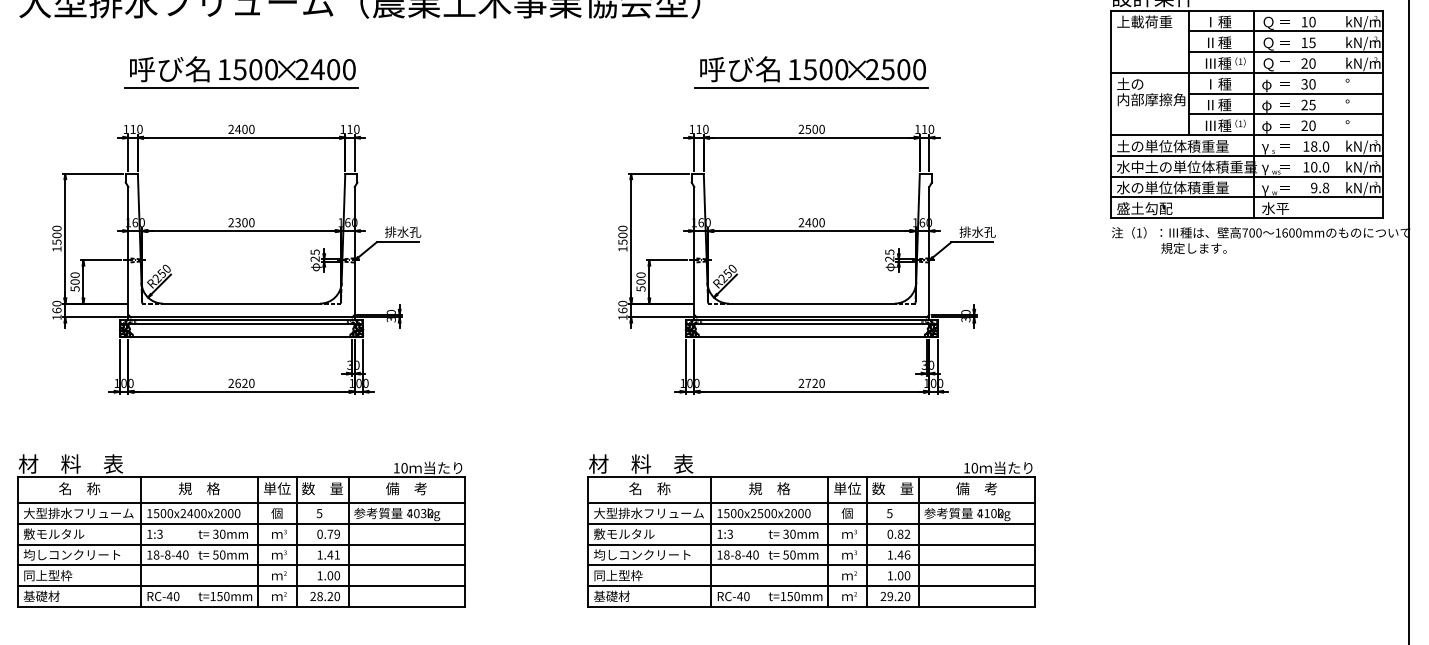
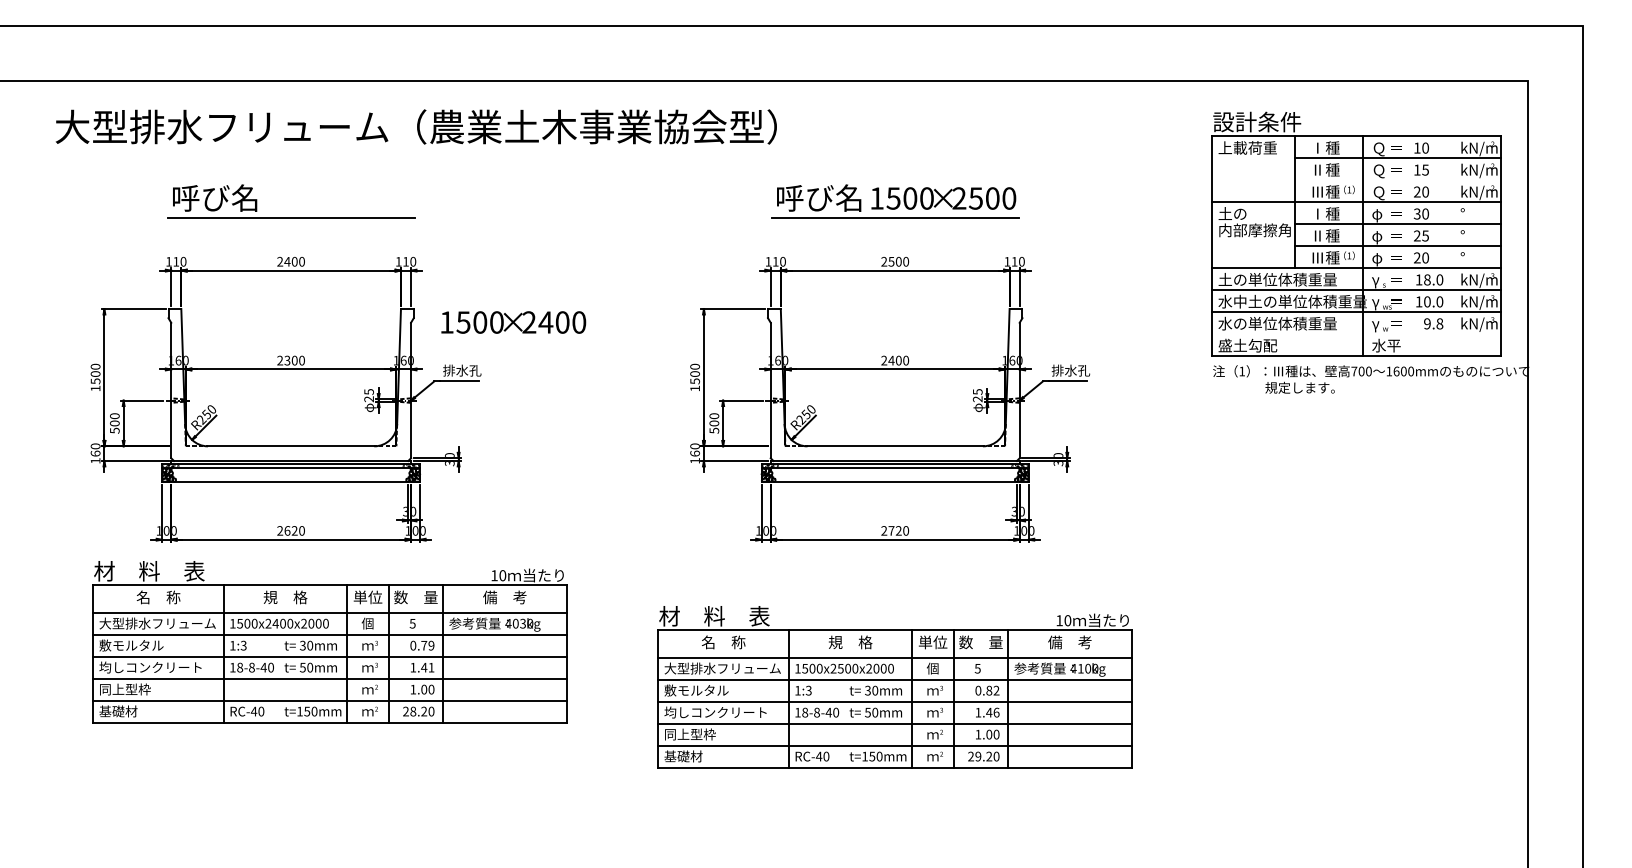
line: (1285, 52) -> (1397, 180), removed
text: (287, 69) -> (513, 322), moved
line: (1247, 197) -> (1356, 333), removed
part: (240, 531) -> (329, 642), moved

